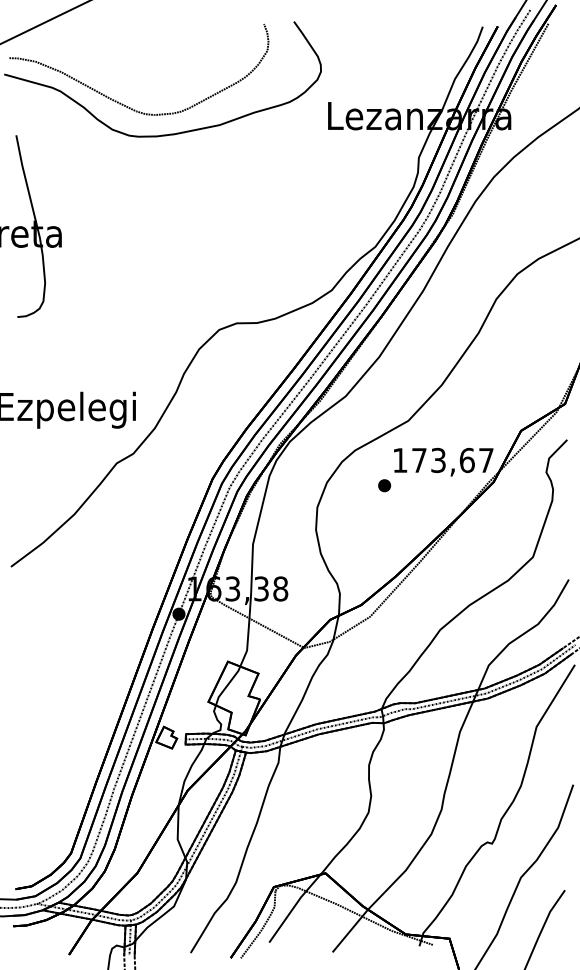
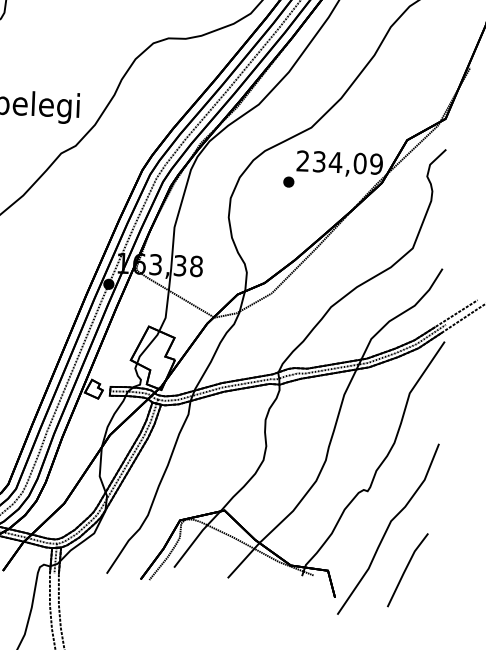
text: (443, 460) -> (339, 162), 173,67 -> 234,09

